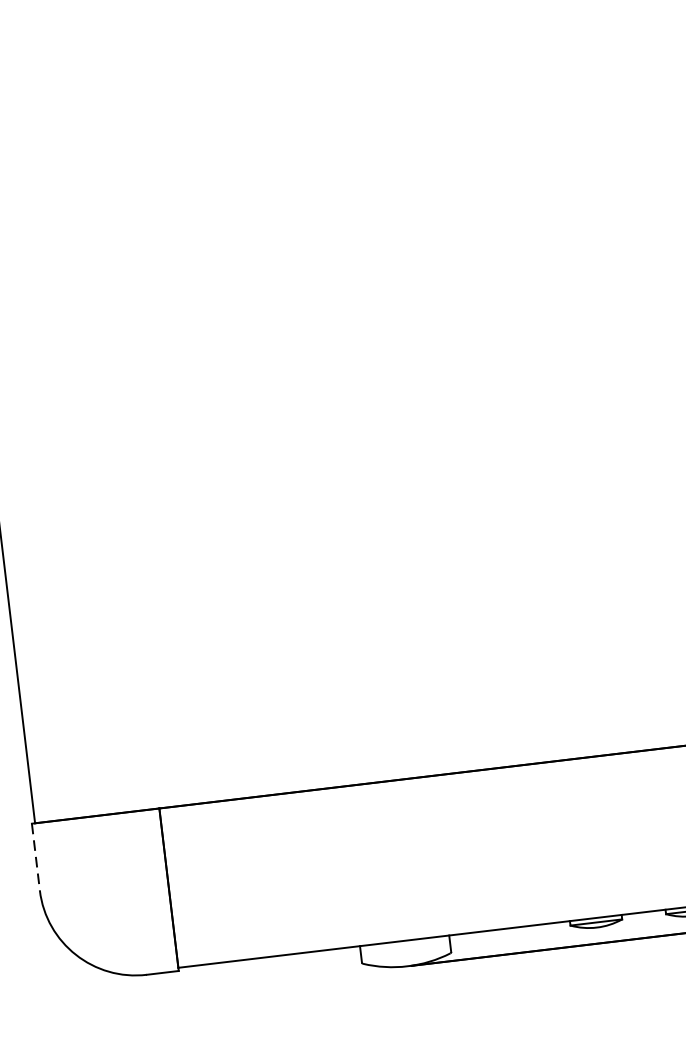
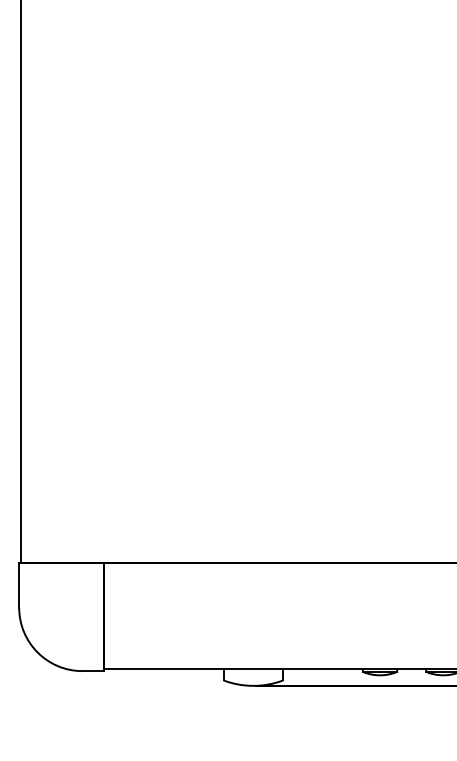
line: (36, 858) -> (19, 586), dashed -> solid

